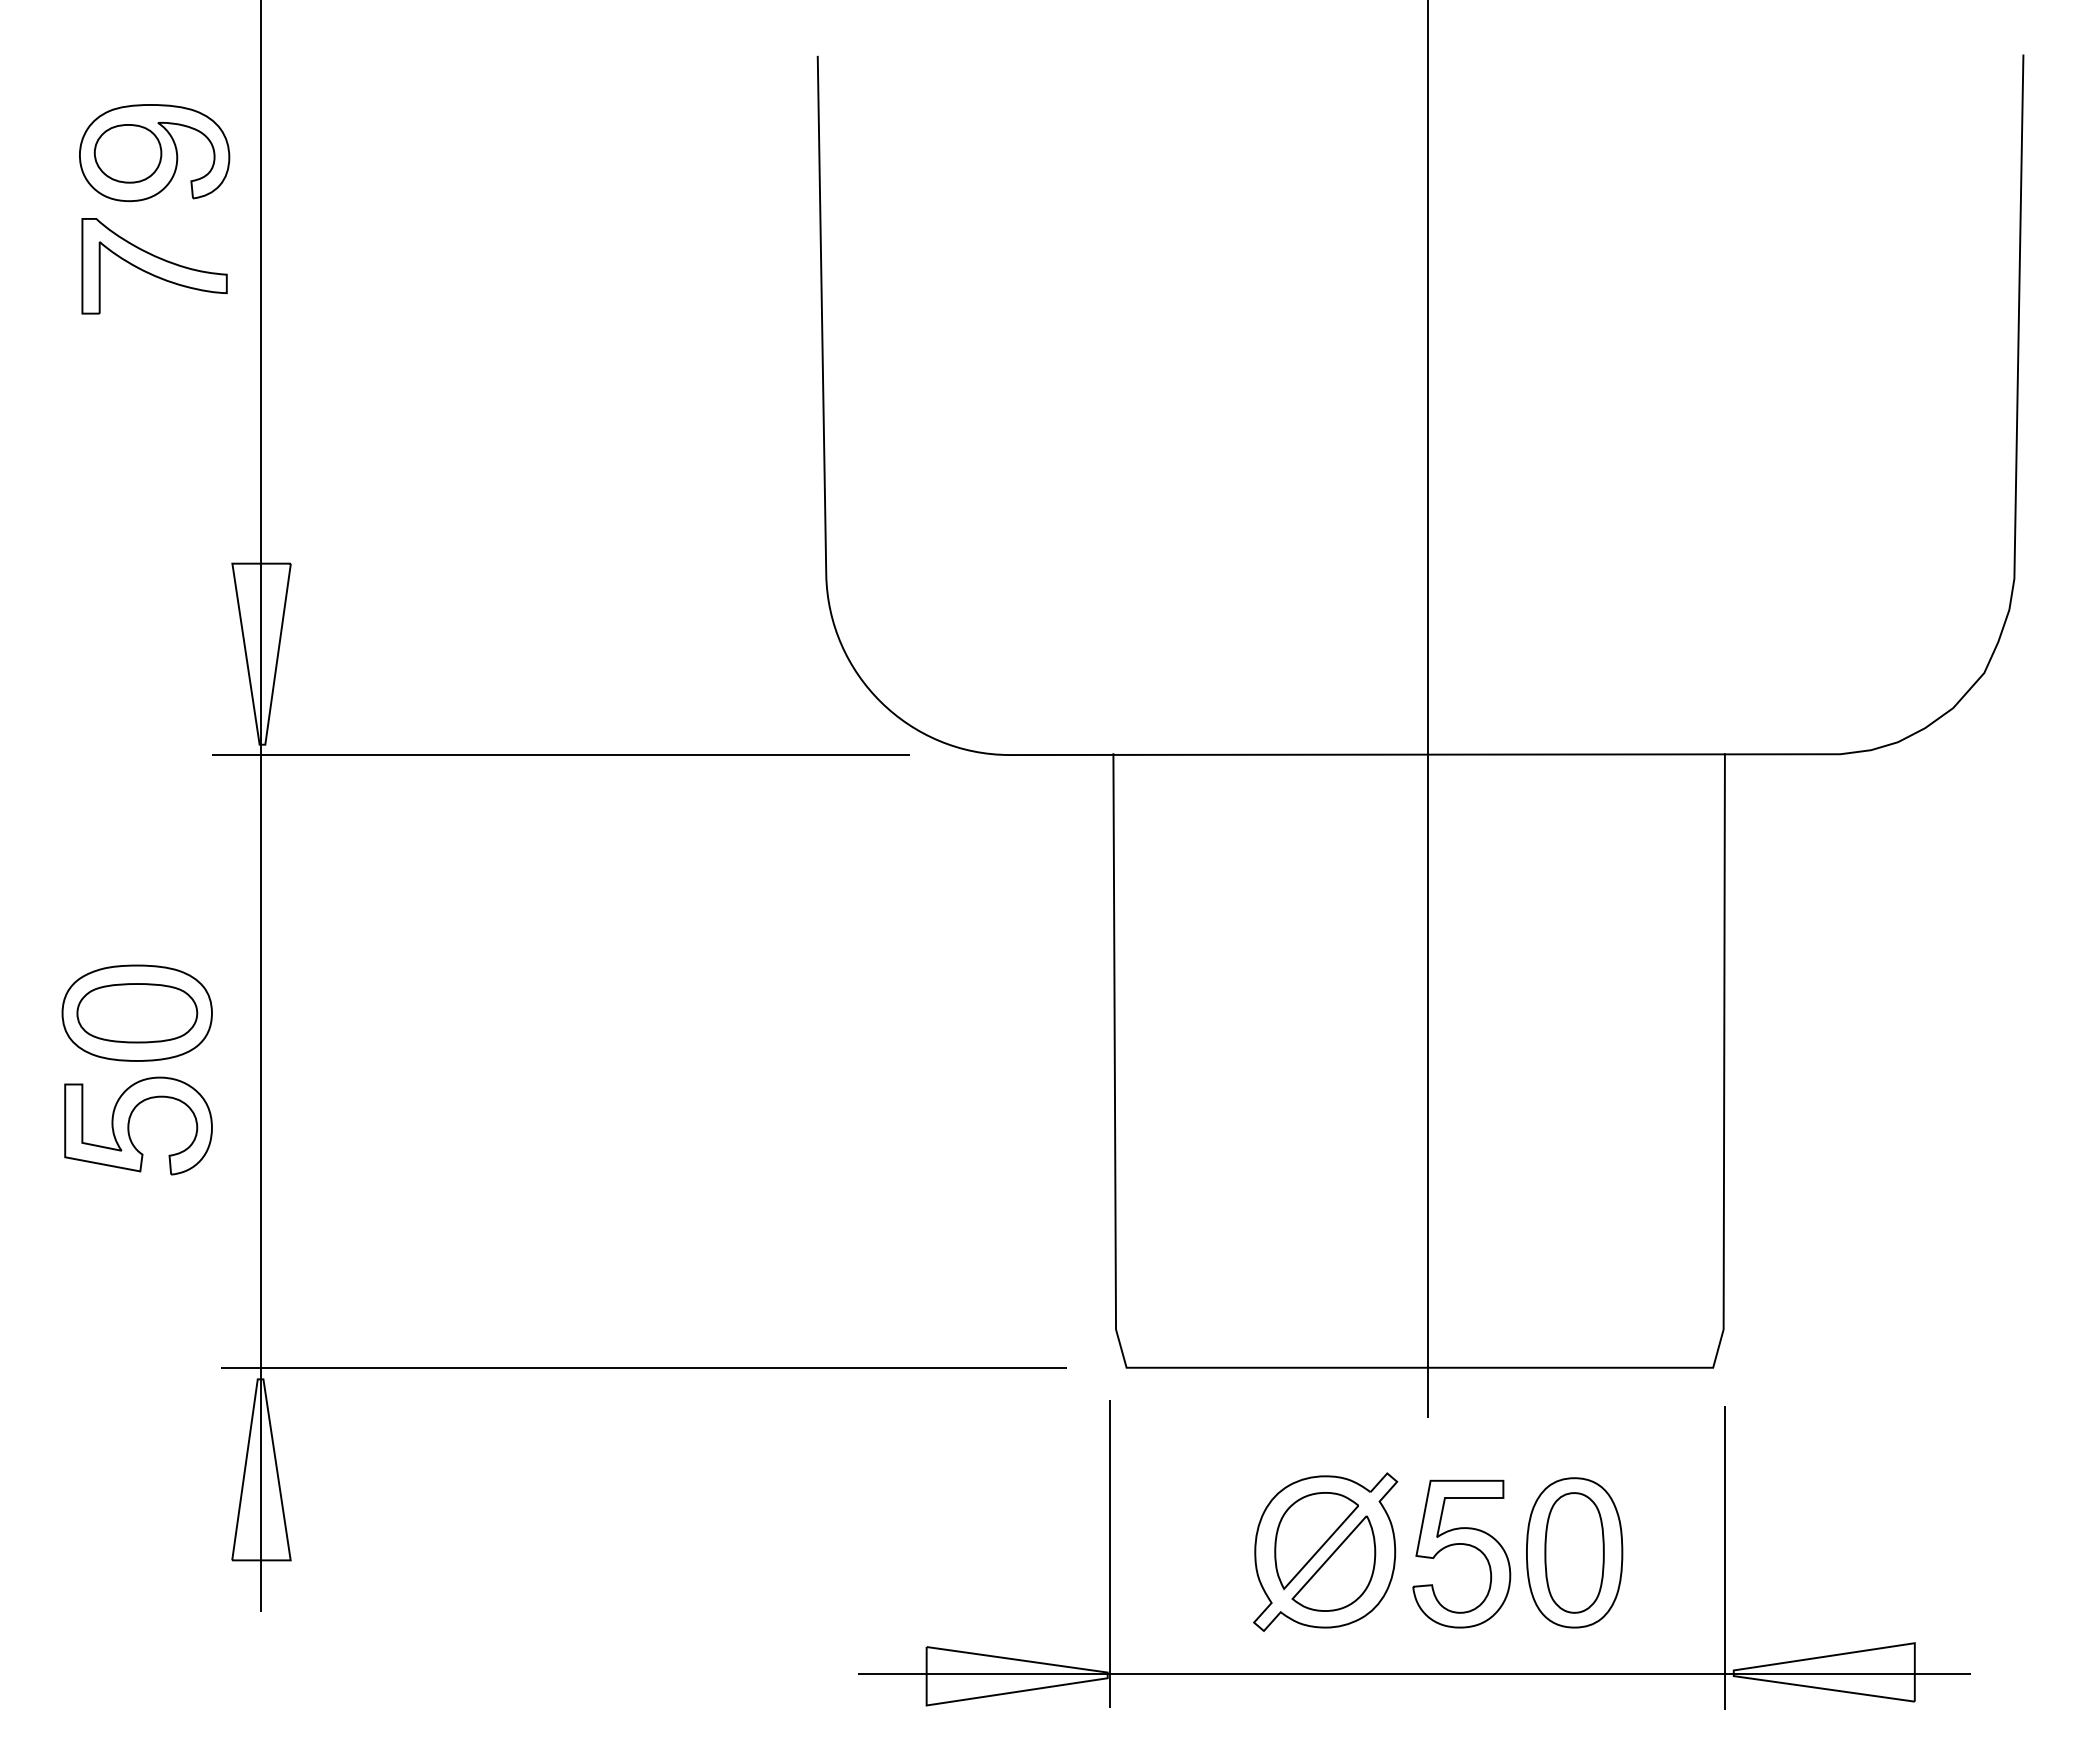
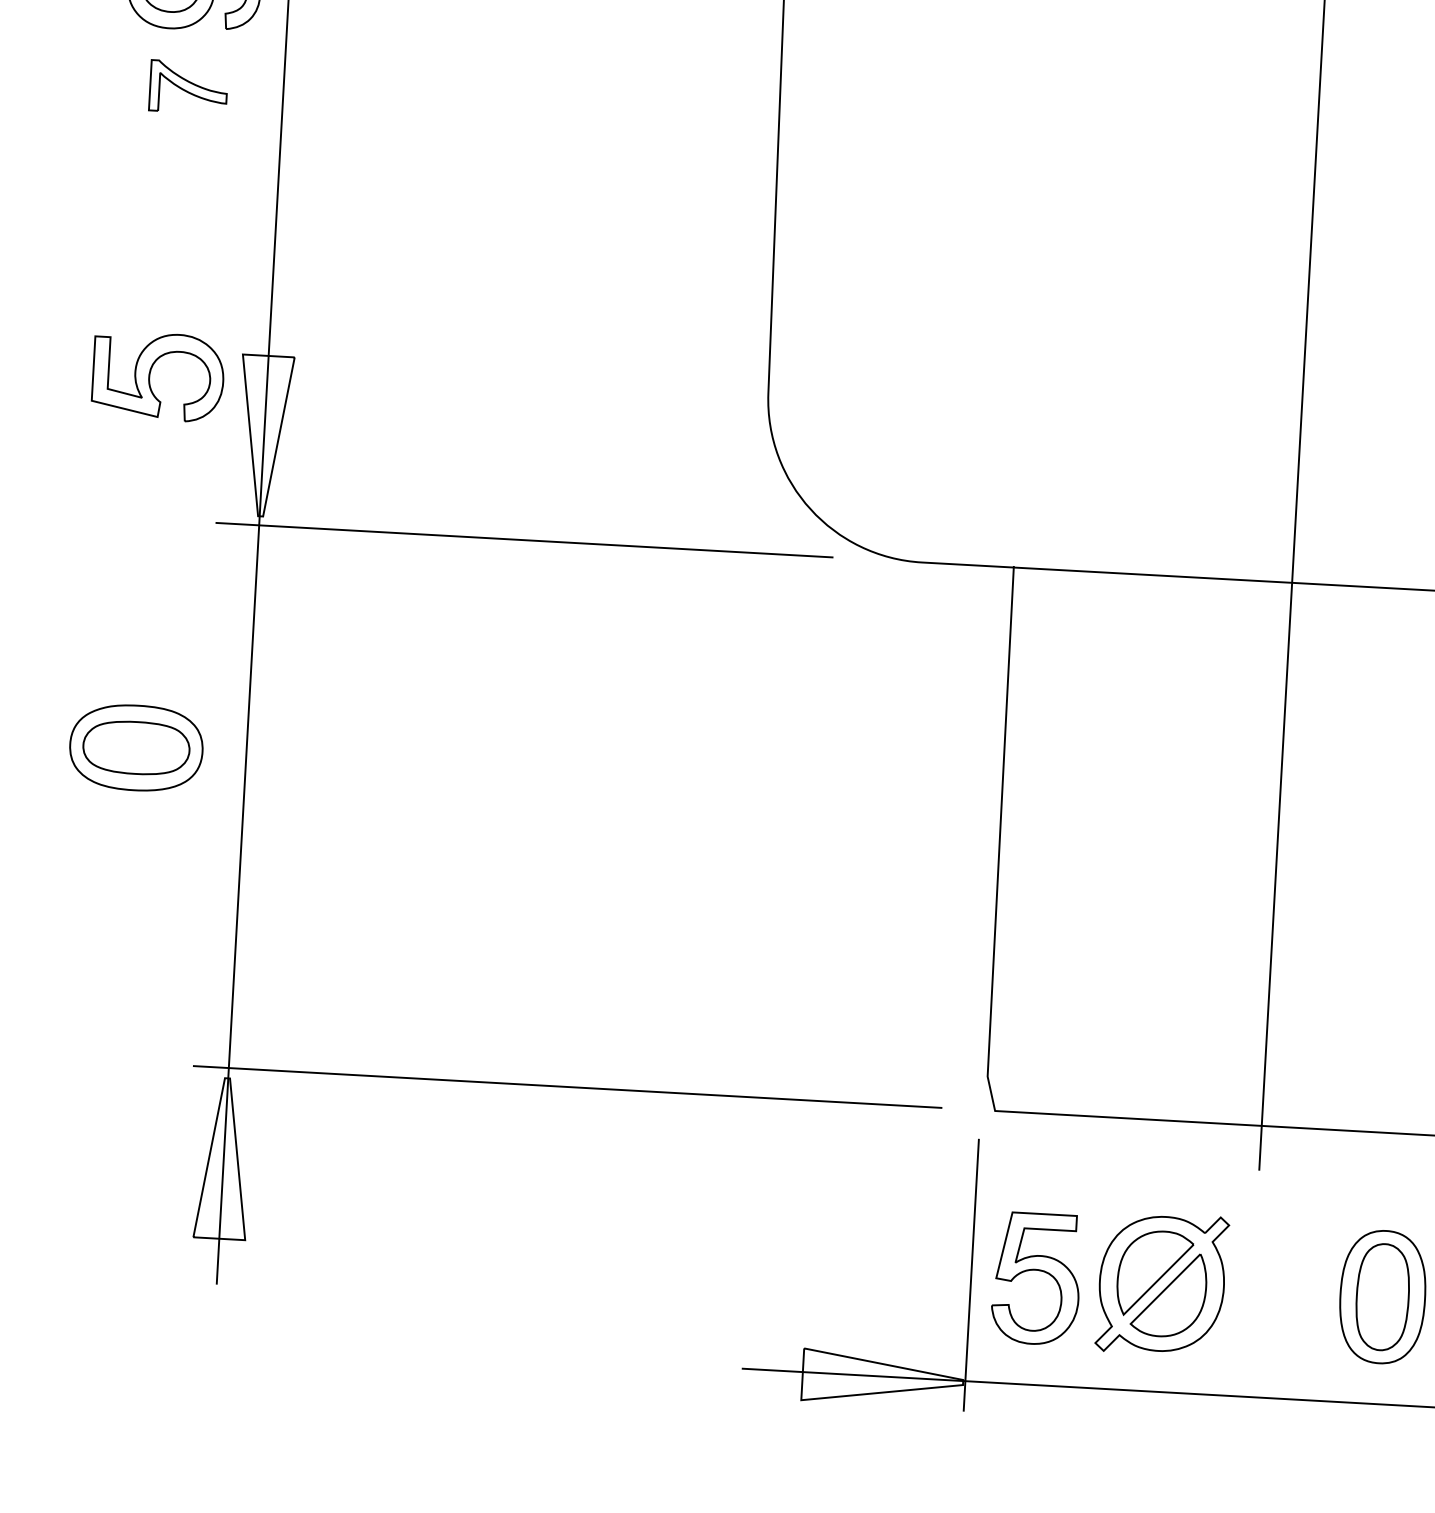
part: (154, 266) -> (188, 87), size x0.6
part: (129, 1125) -> (150, 375), moved
part: (1464, 1545) -> (1039, 1271), moved

